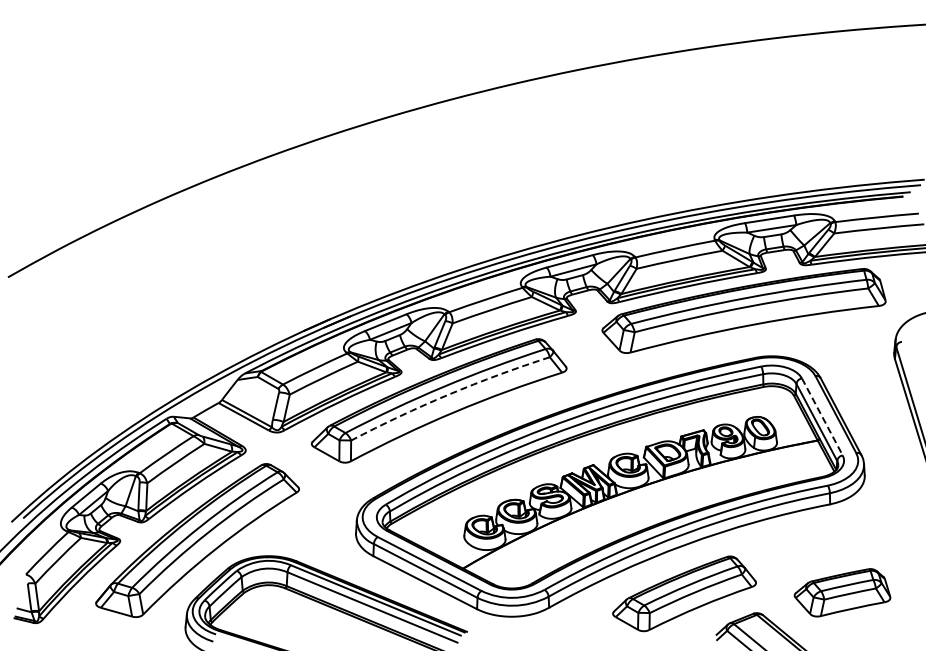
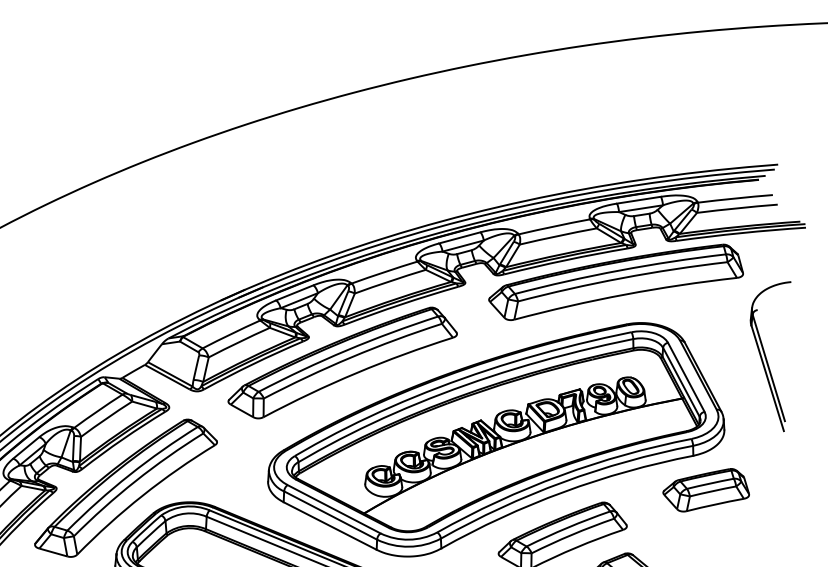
arc: (448, 394) -> (351, 357), dashed -> solid
line: (822, 416) -> (686, 377), dashed -> solid
part: (842, 592) -> (706, 490), moved

